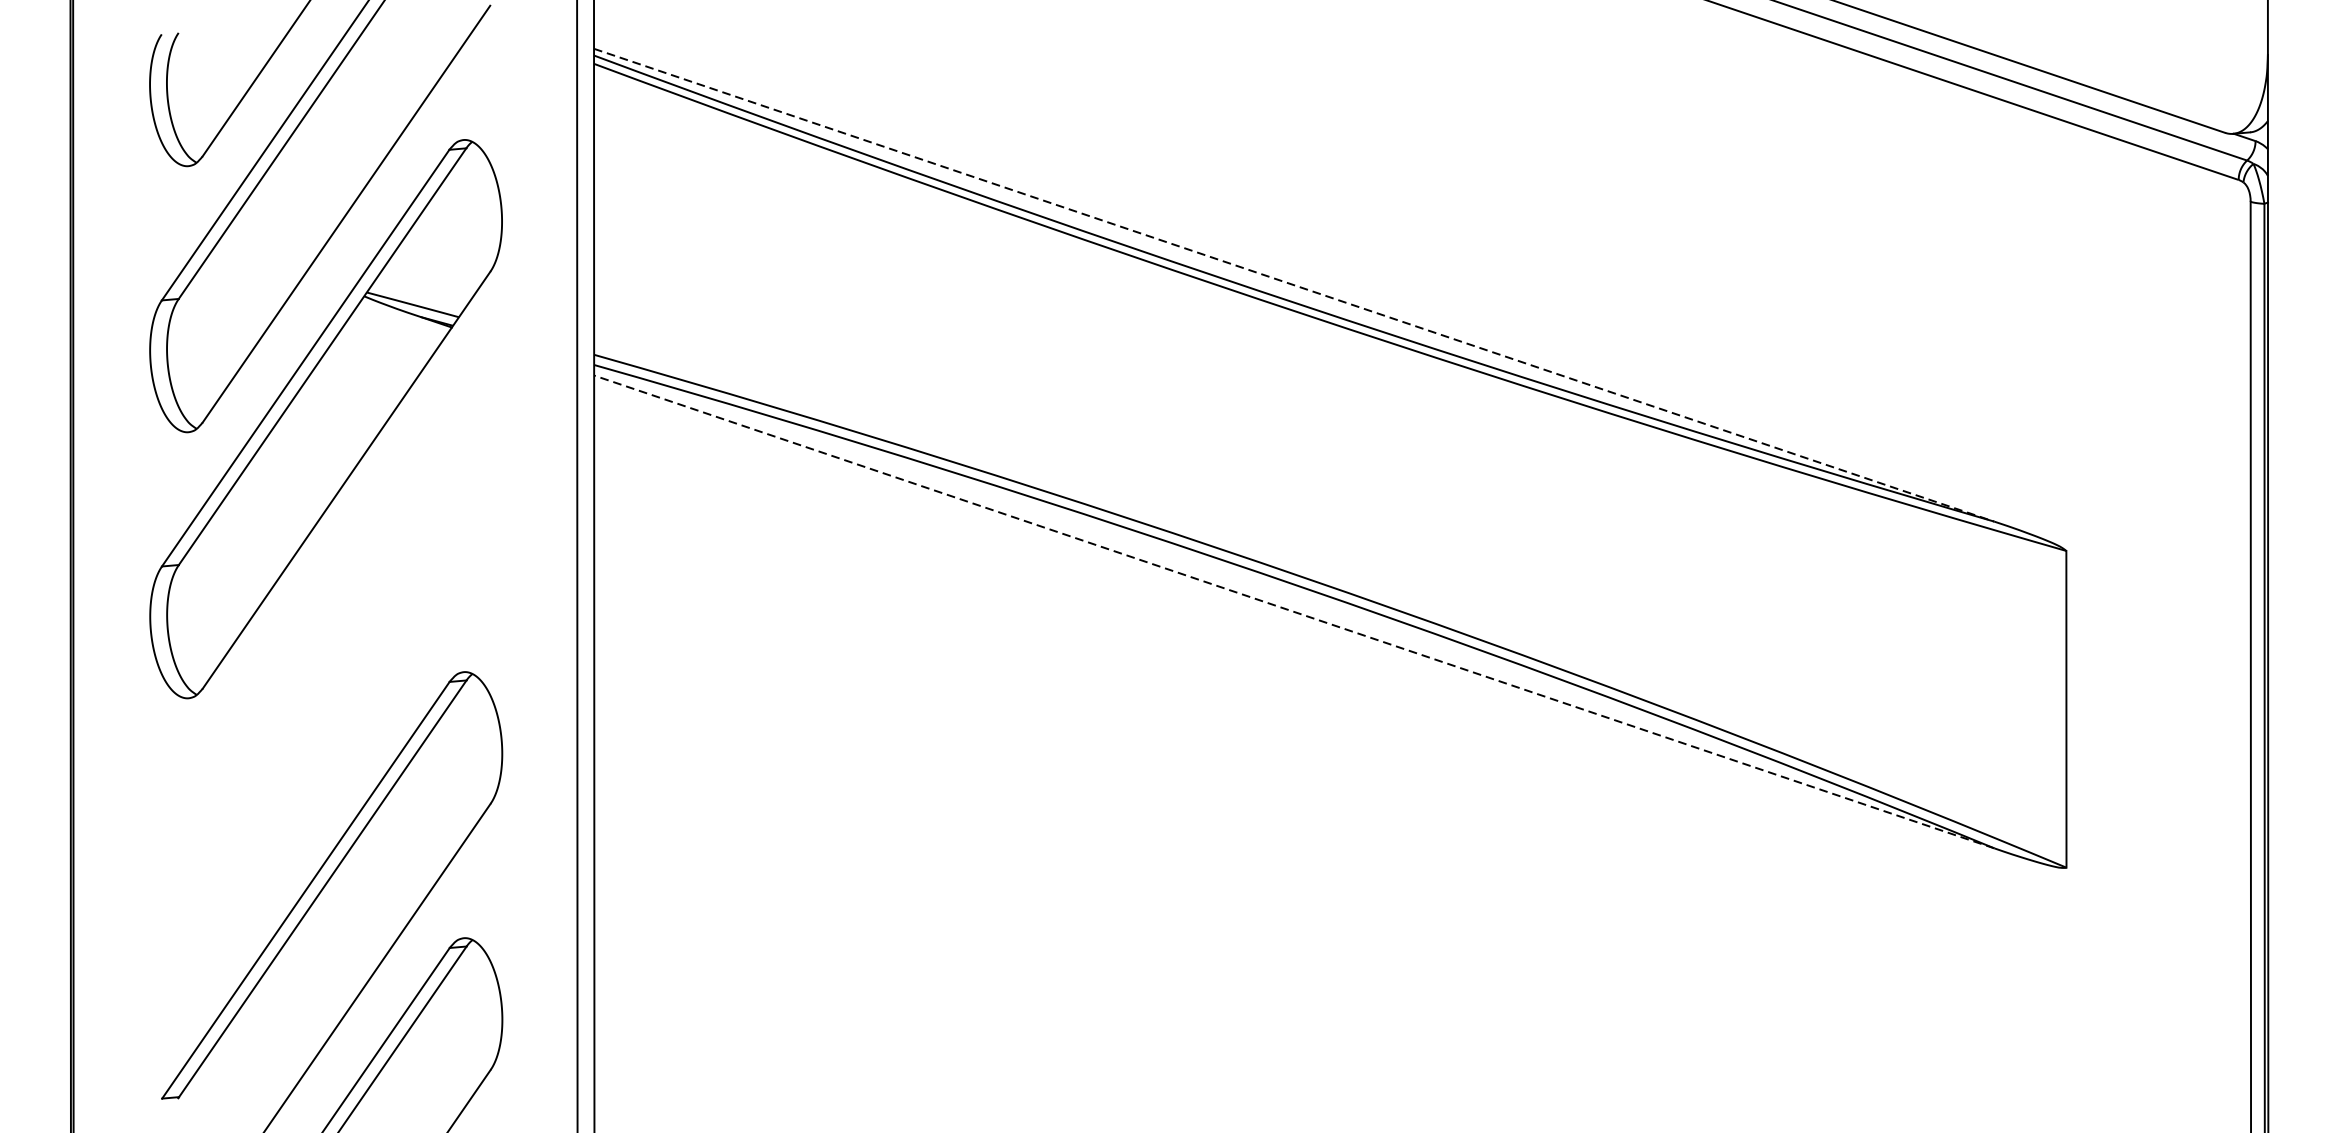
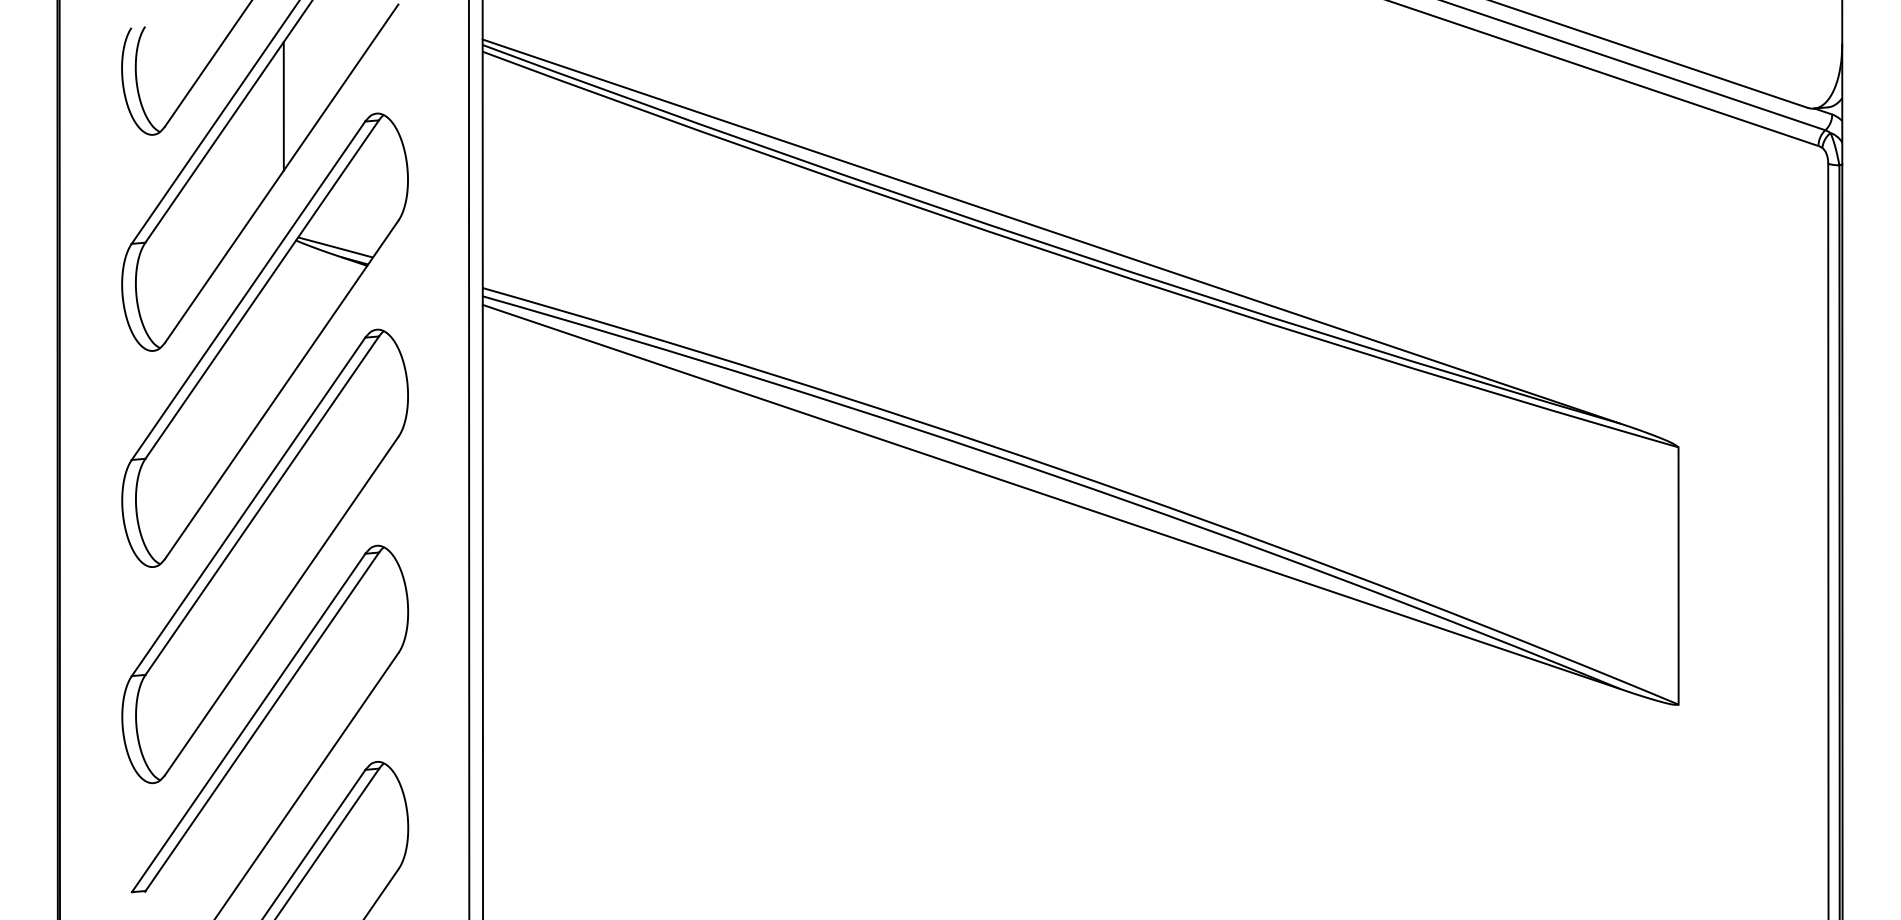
line: (348, 131) -> (283, 106), added
line: (1294, 285) -> (1051, 231), dashed -> solid
line: (1293, 611) -> (1050, 496), dashed -> solid
part: (325, 685) -> (264, 556), added

